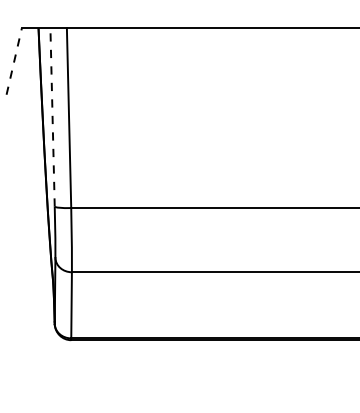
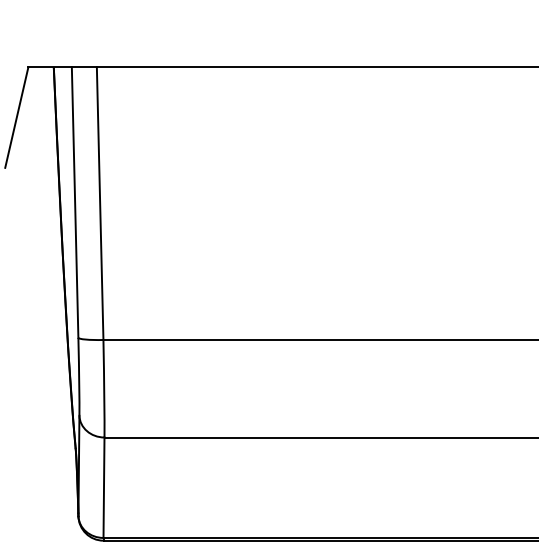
line: (14, 61) -> (17, 117), dashed -> solid
line: (52, 117) -> (74, 202), dashed -> solid

